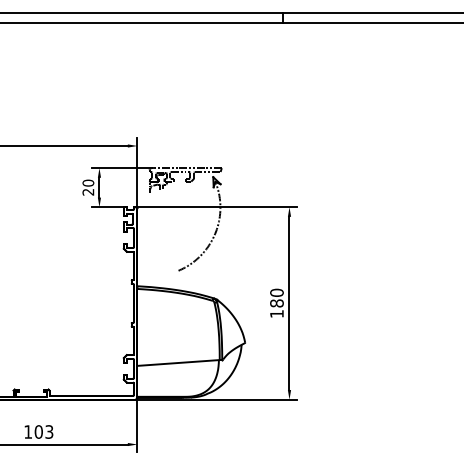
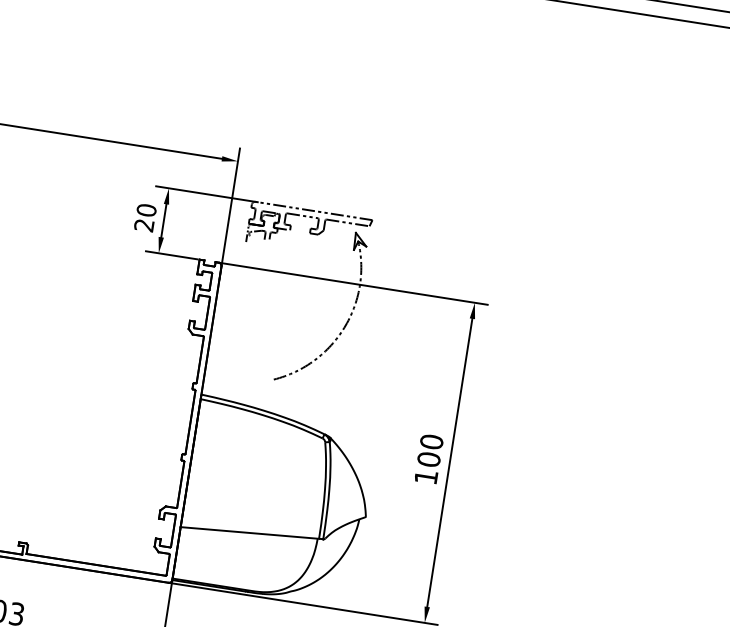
text: (276, 303) -> (428, 459), 180 -> 100

